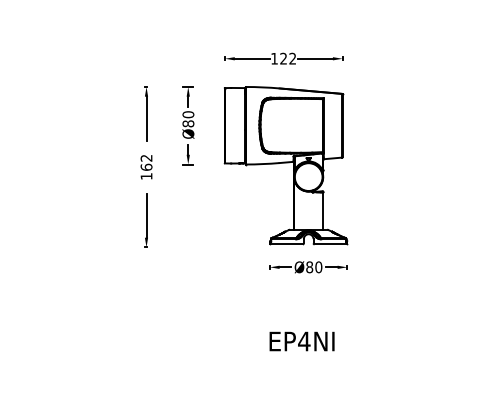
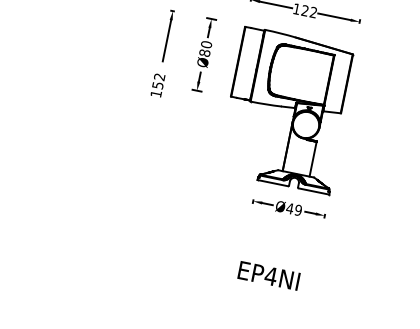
text: (146, 166) -> (158, 84), 162 -> 152
part: (145, 220) -> (146, 134), removed
text: (313, 267) -> (293, 209), Ø80 -> Ø49

